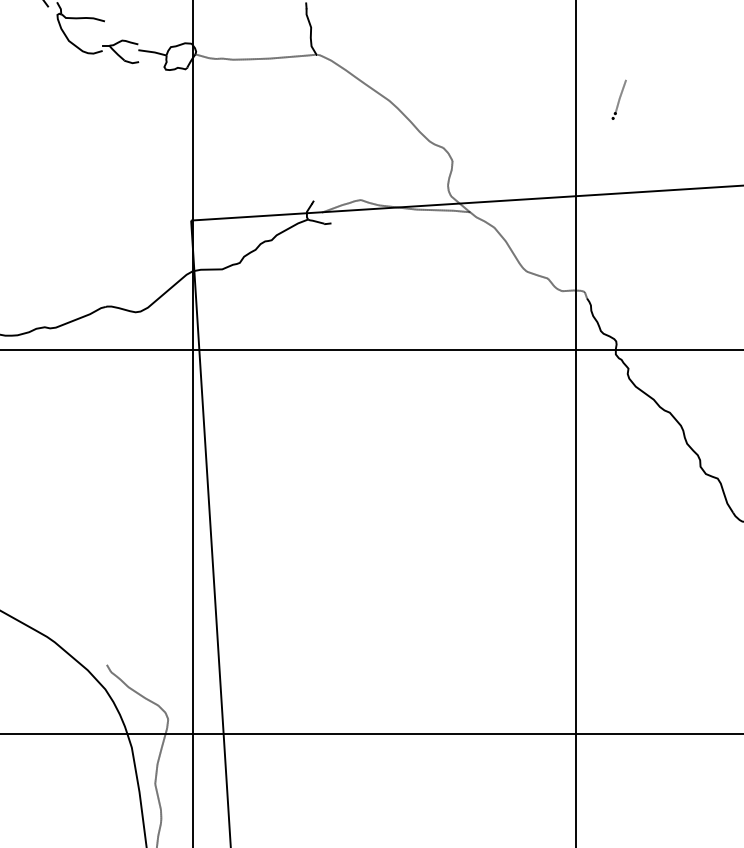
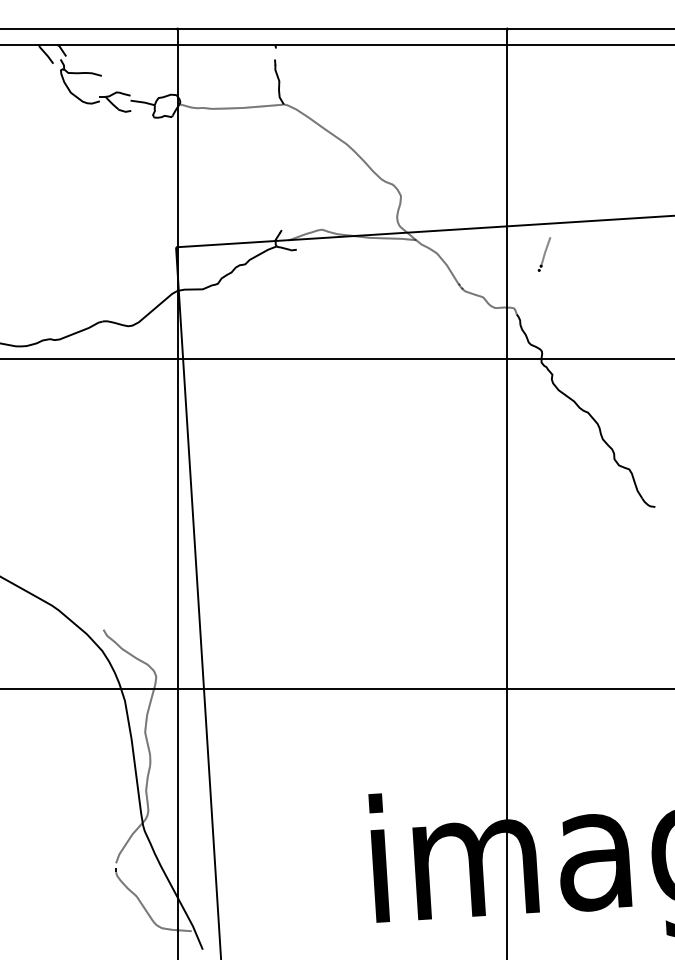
part: (618, 99) -> (543, 254), moved

